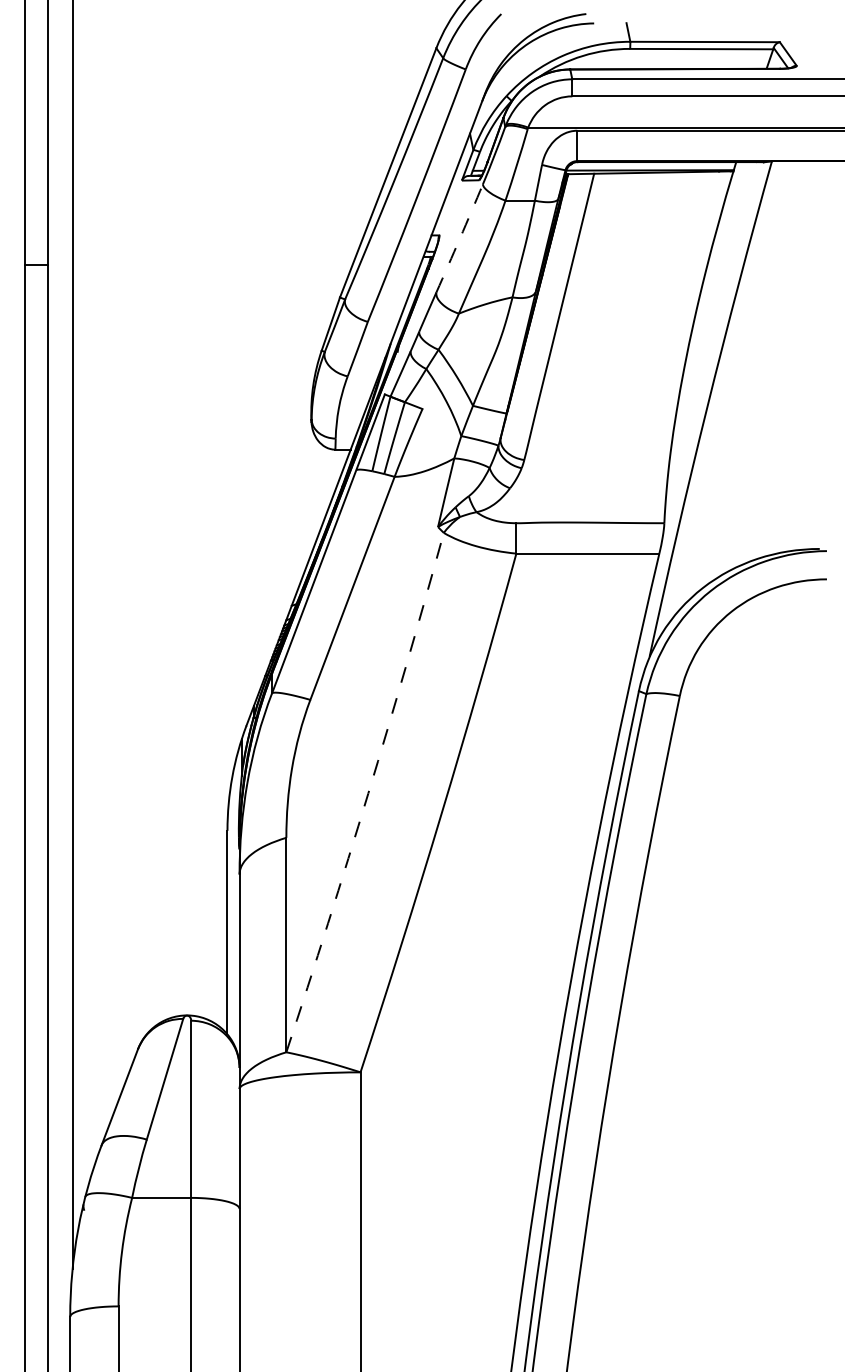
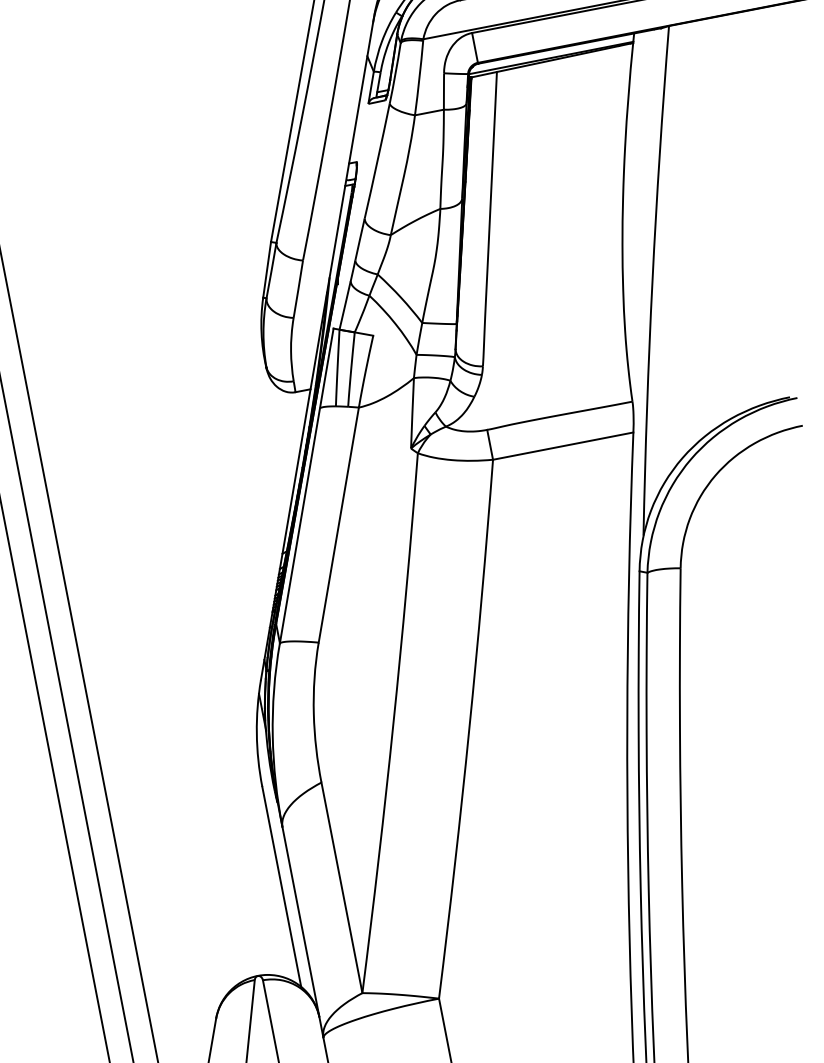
arc: (459, 238) -> (377, 161), dashed -> solid
arc: (368, 793) -> (393, 723), dashed -> solid

